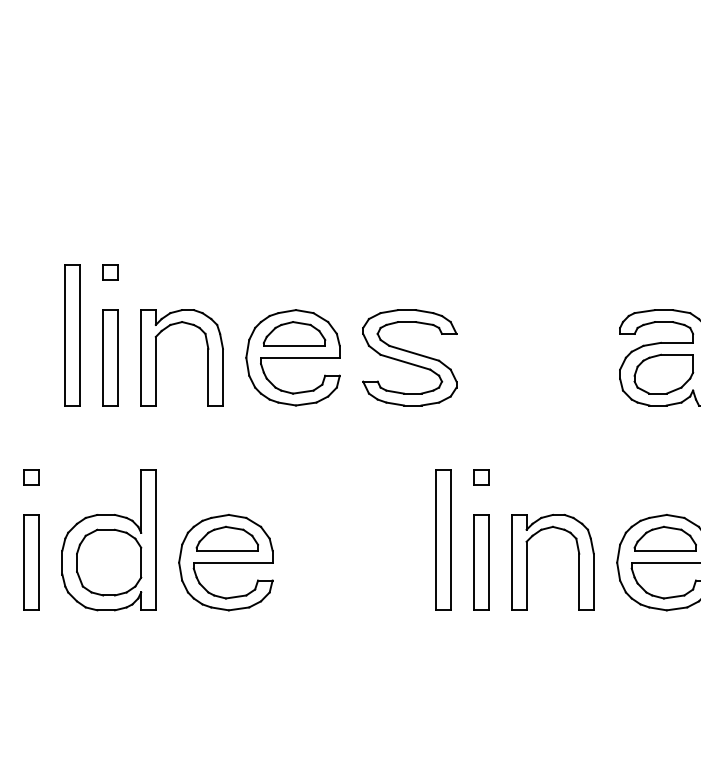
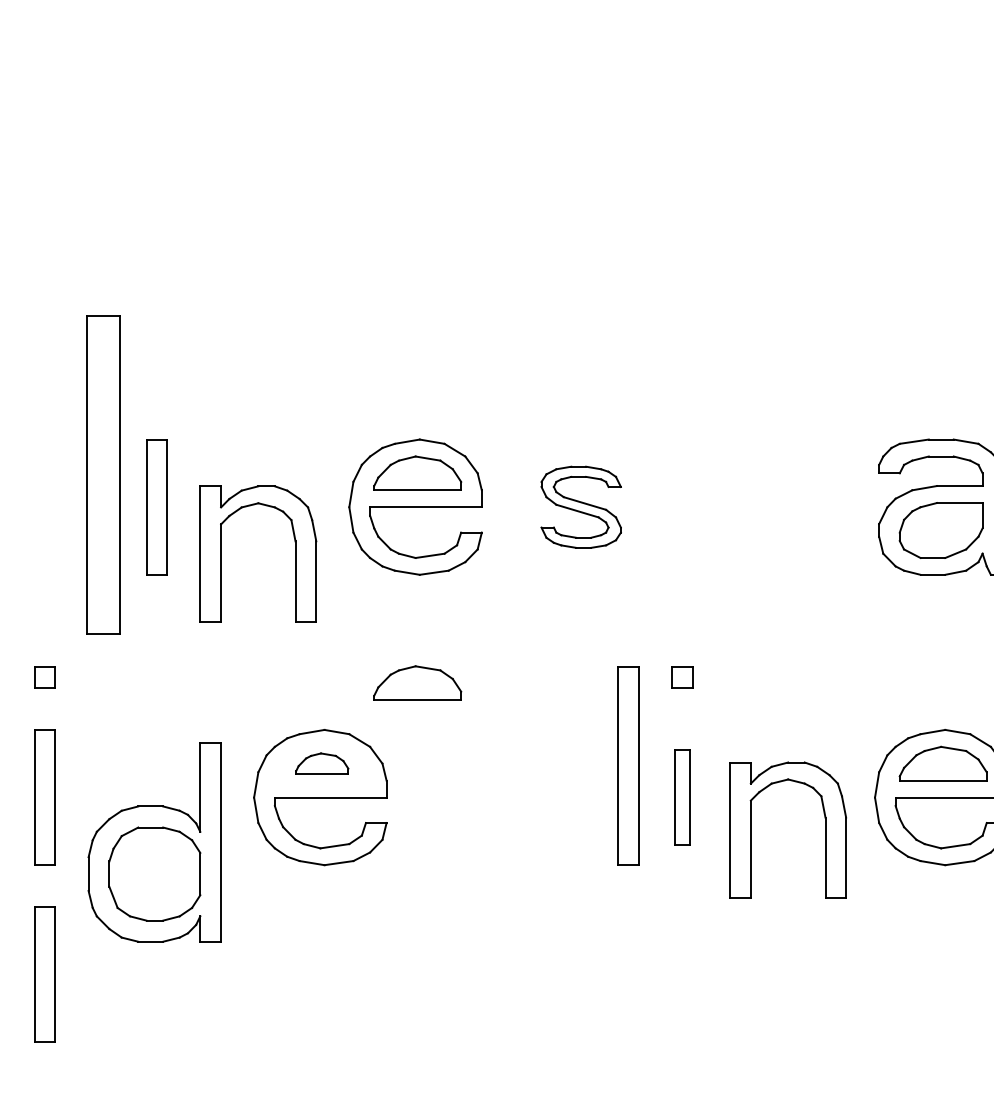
part: (110, 272) -> (156, 386), removed
part: (72, 335) -> (102, 475), size x1.6
part: (156, 357) -> (222, 553), moved
part: (409, 357) -> (580, 506), size x0.6
part: (294, 481) -> (417, 682), added
part: (226, 538) -> (321, 763), size x0.6
part: (108, 540) -> (153, 842), moved
part: (481, 562) -> (682, 797), size x0.7
part: (527, 562) -> (752, 829), moved
part: (31, 687) -> (44, 974), added

